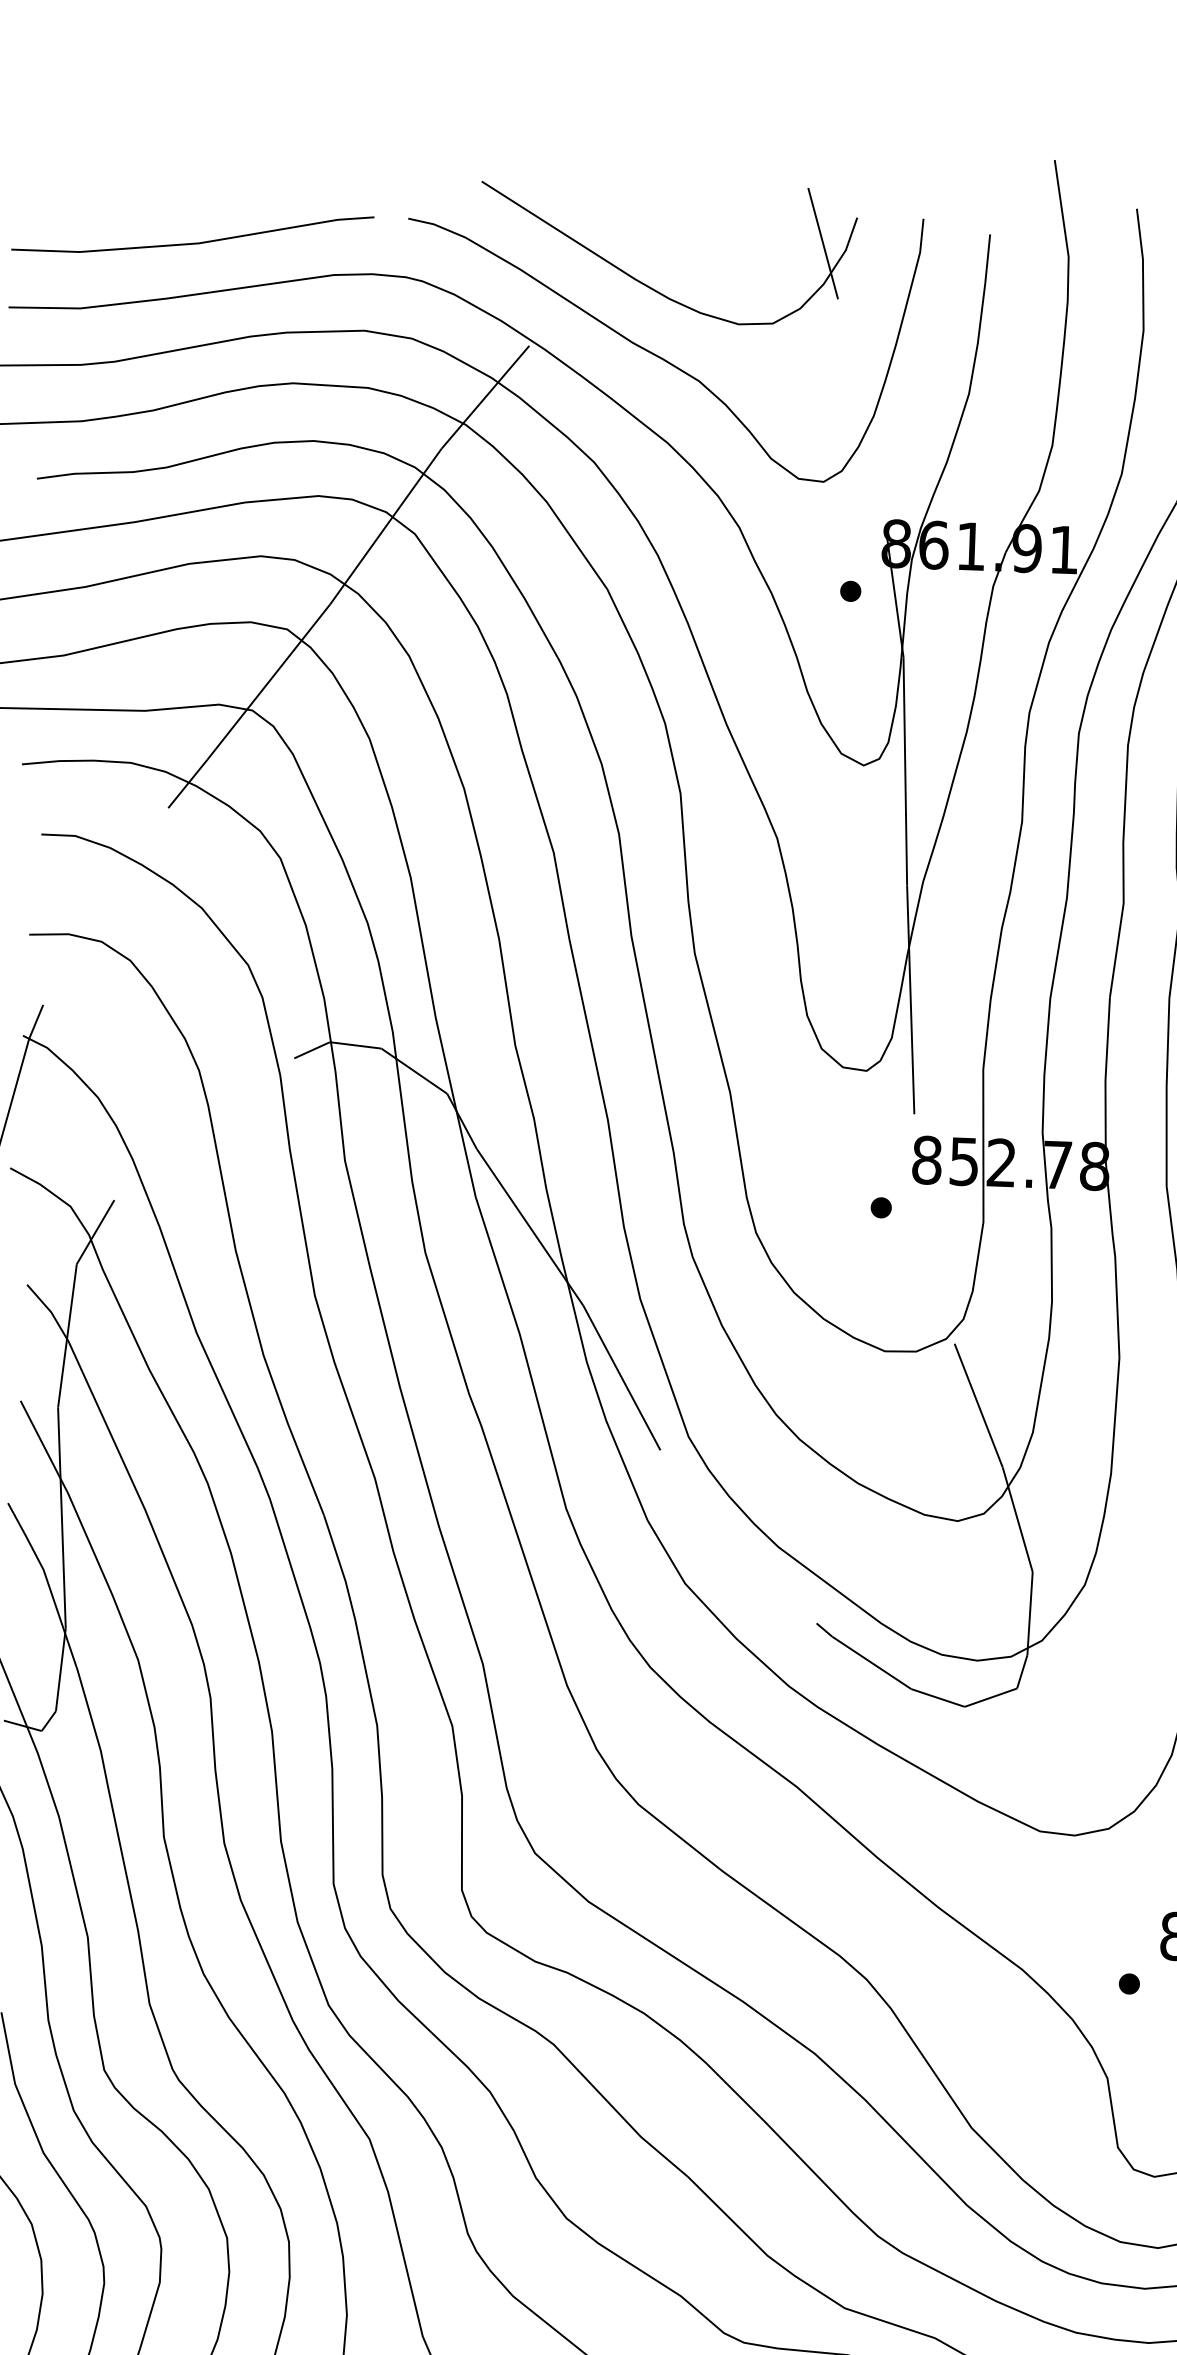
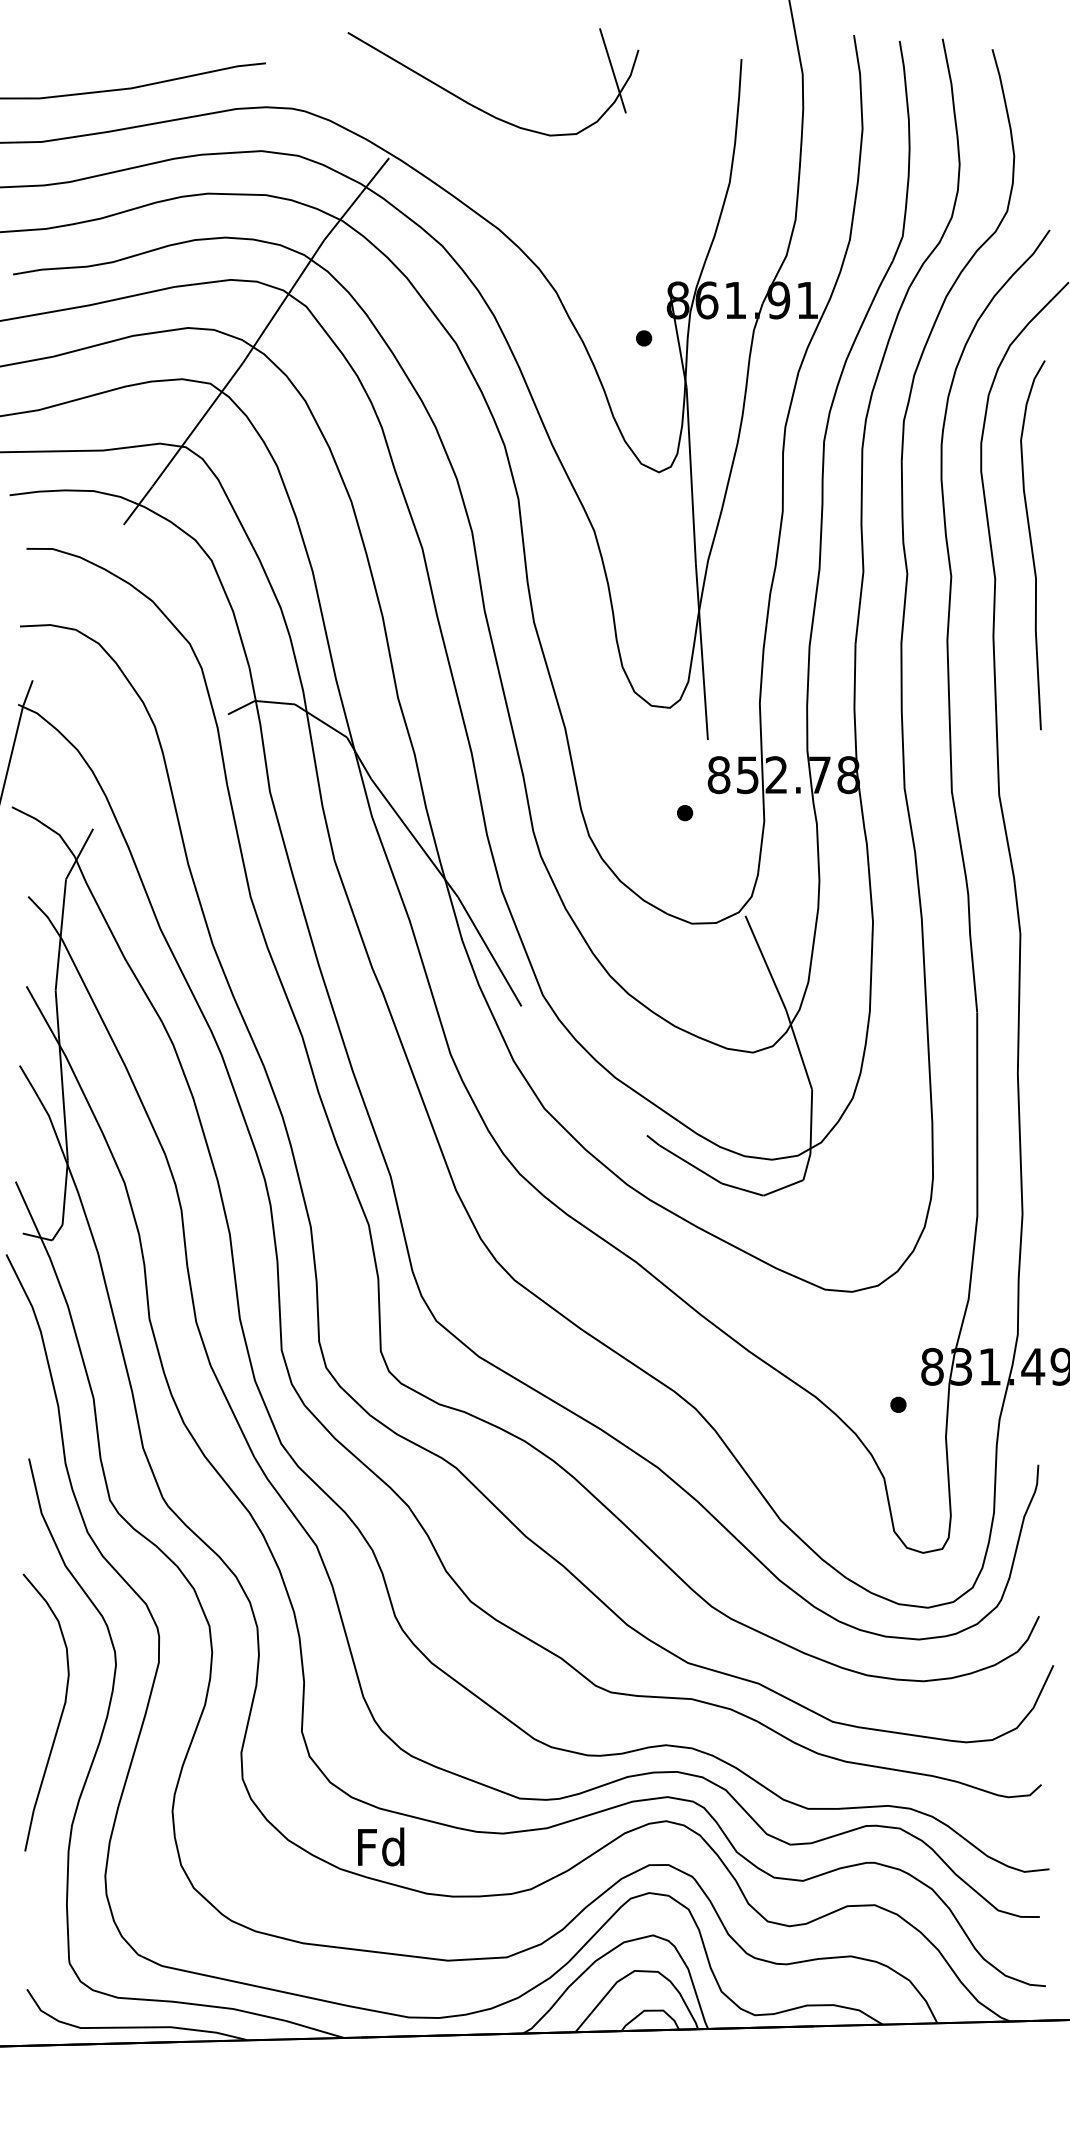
curve: (655, 353) -> (486, 160), removed

